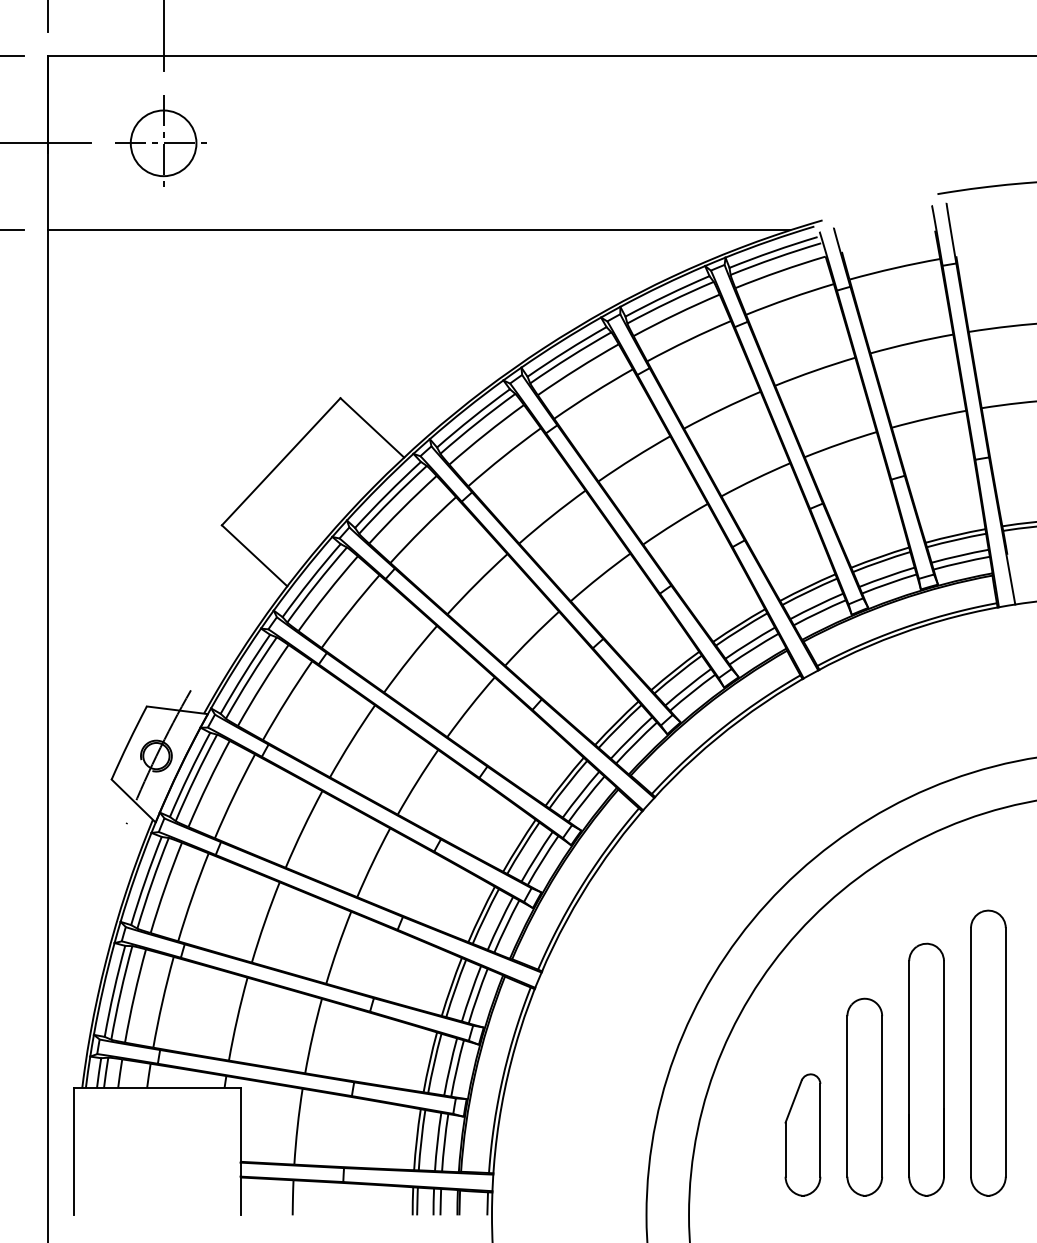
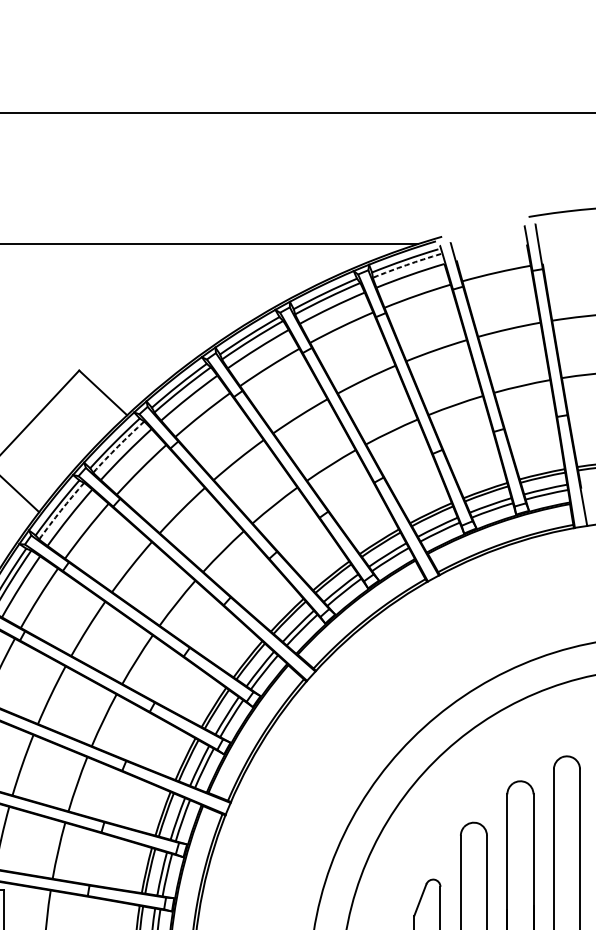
arc: (775, 258) -> (406, 265), solid -> dashed
arc: (392, 499) -> (118, 446), solid -> dashed
arc: (316, 584) -> (61, 510), solid -> dashed

